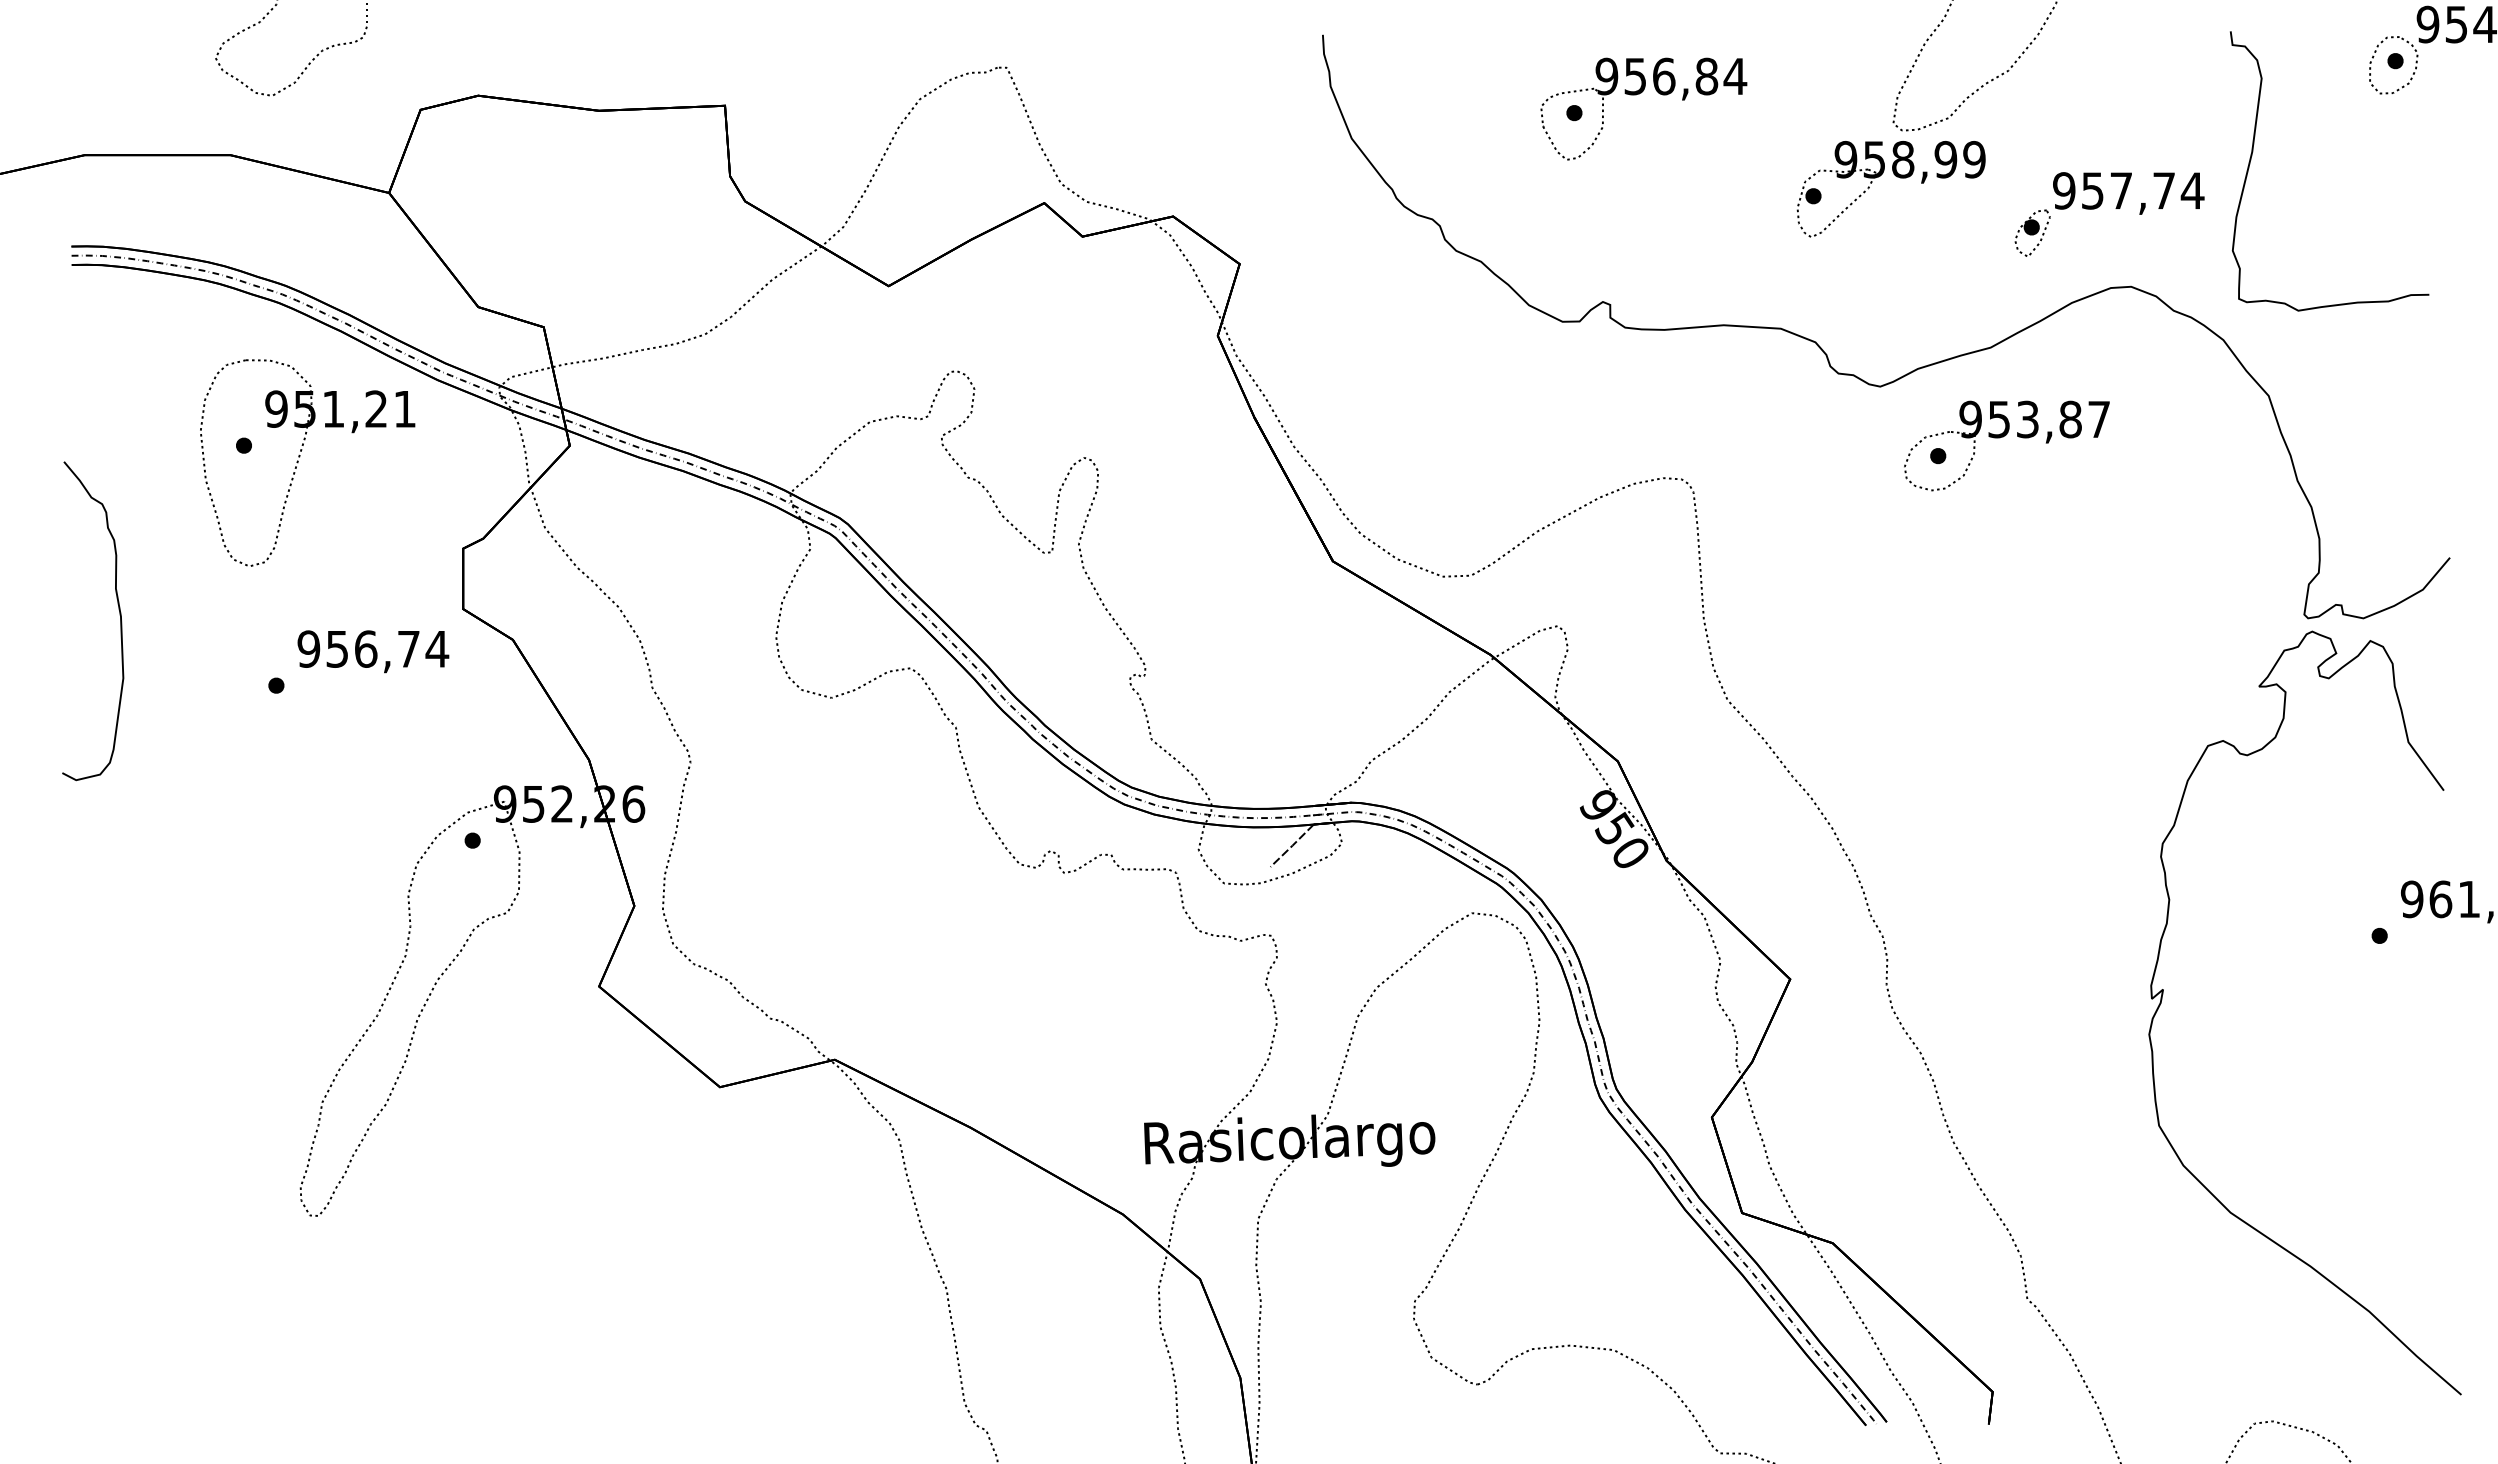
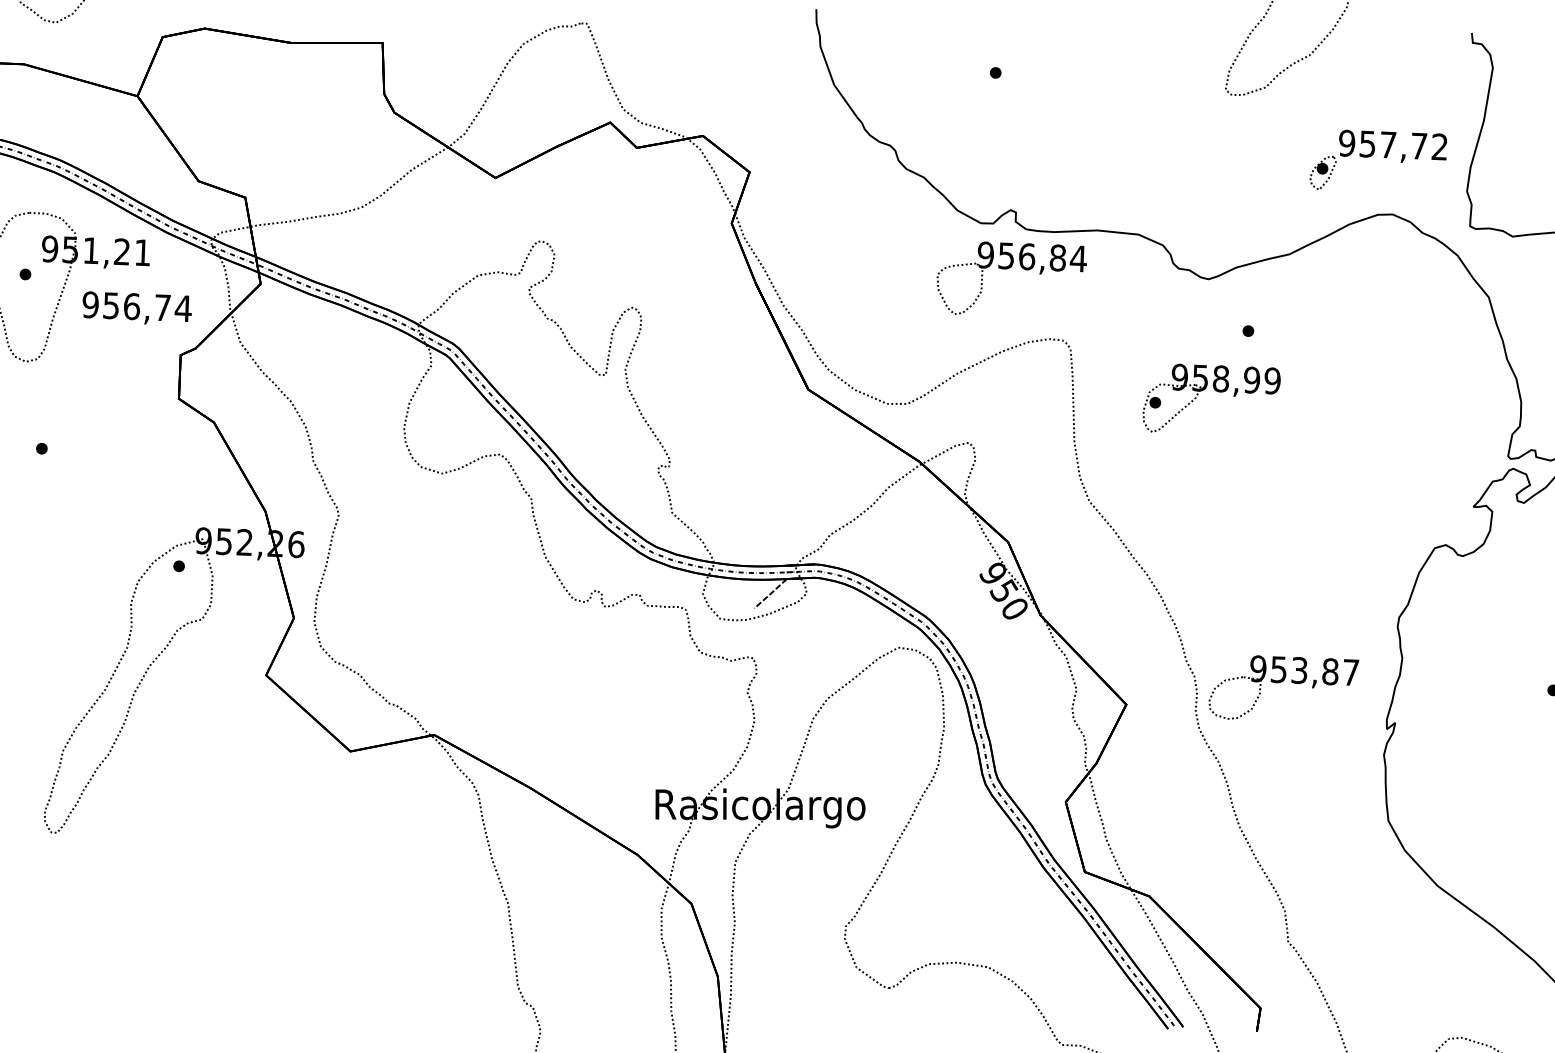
part: (1639, 94) -> (1008, 269), moved
part: (1897, 177) -> (1216, 391), moved
text: (2192, 190) -> (1439, 146), 957,74 -> 957,72
part: (2003, 437) -> (1281, 682), moved
text: (373, 651) -> (137, 308), moved

